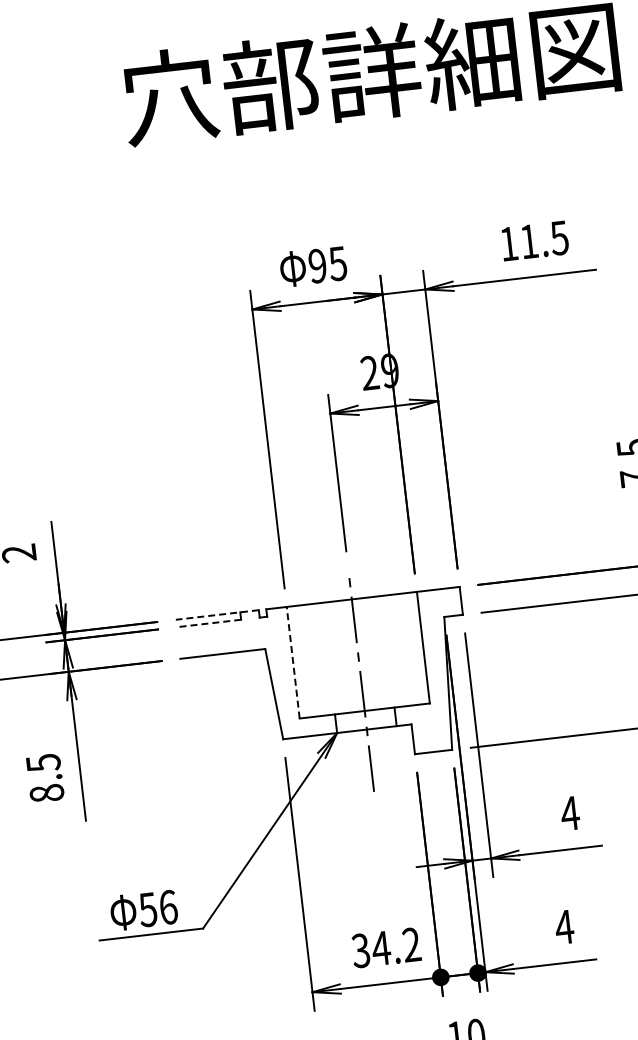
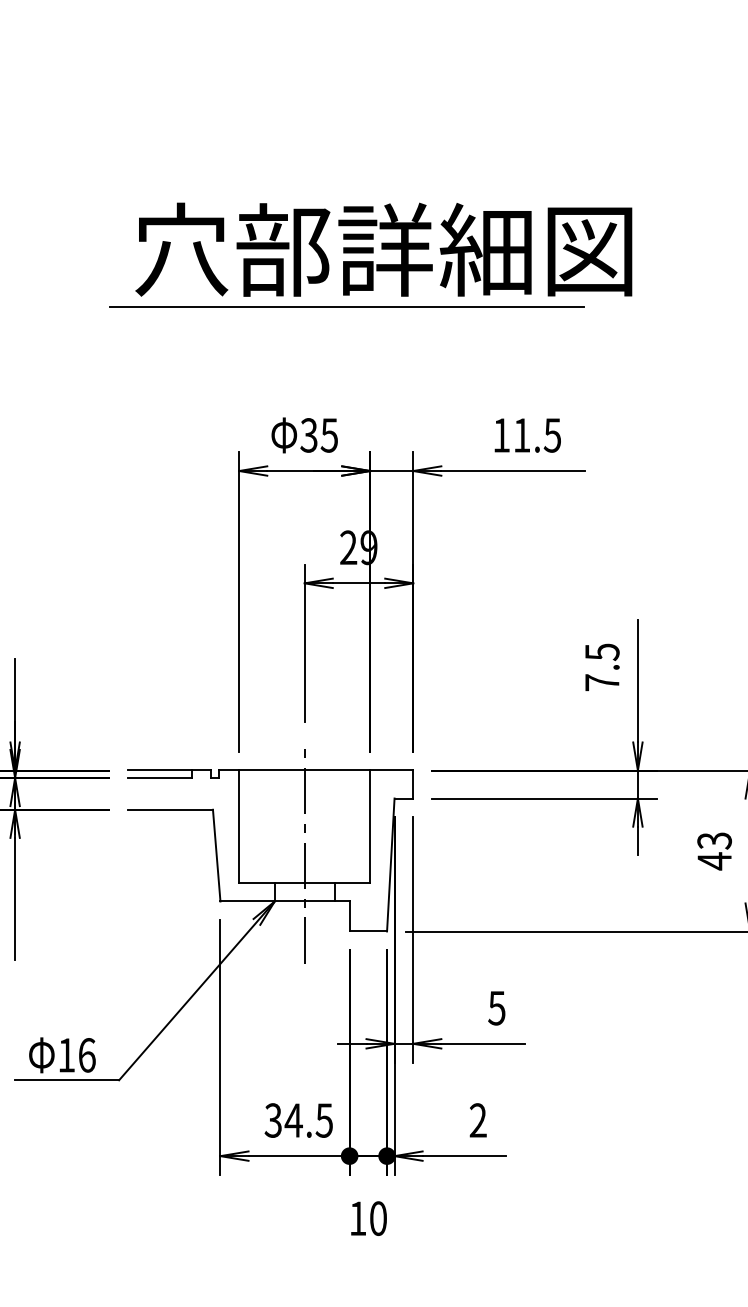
line: (340, 134) -> (346, 307), added
text: (317, 266) -> (308, 435), 95 -> 35
line: (217, 615) -> (169, 770), dashed -> solid
line: (208, 623) -> (159, 777), dashed -> solid
line: (293, 662) -> (239, 826), dashed -> solid
text: (569, 813) -> (496, 1008), 4 -> 5
text: (146, 910) -> (65, 1055), 56 -> 16
text: (564, 927) -> (478, 1120), 4 -> 2
text: (410, 944) -> (323, 1120), 34.2 -> 34.5

